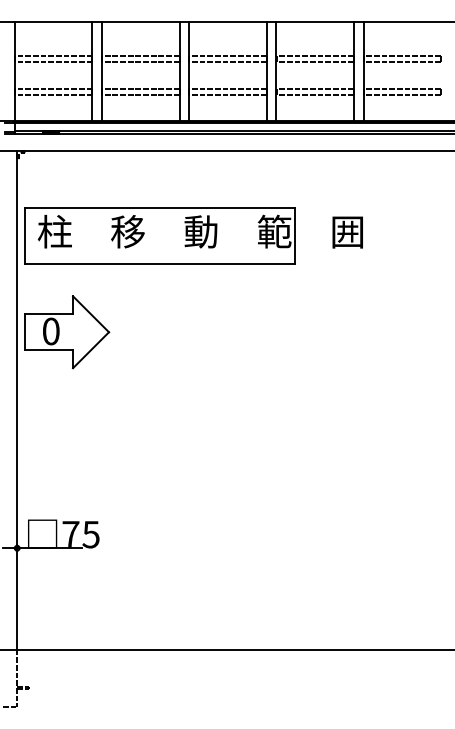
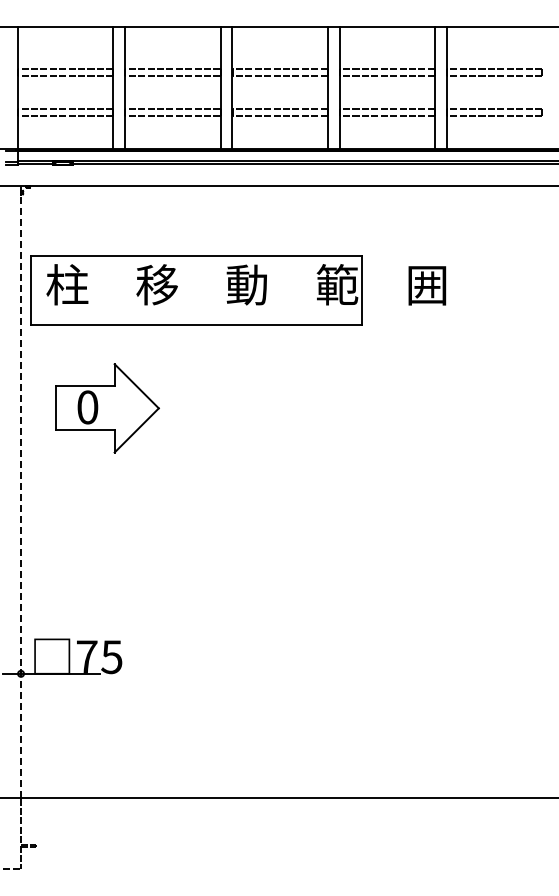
part: (67, 332) -> (107, 408), moved
line: (17, 400) -> (21, 492), solid -> dashed

